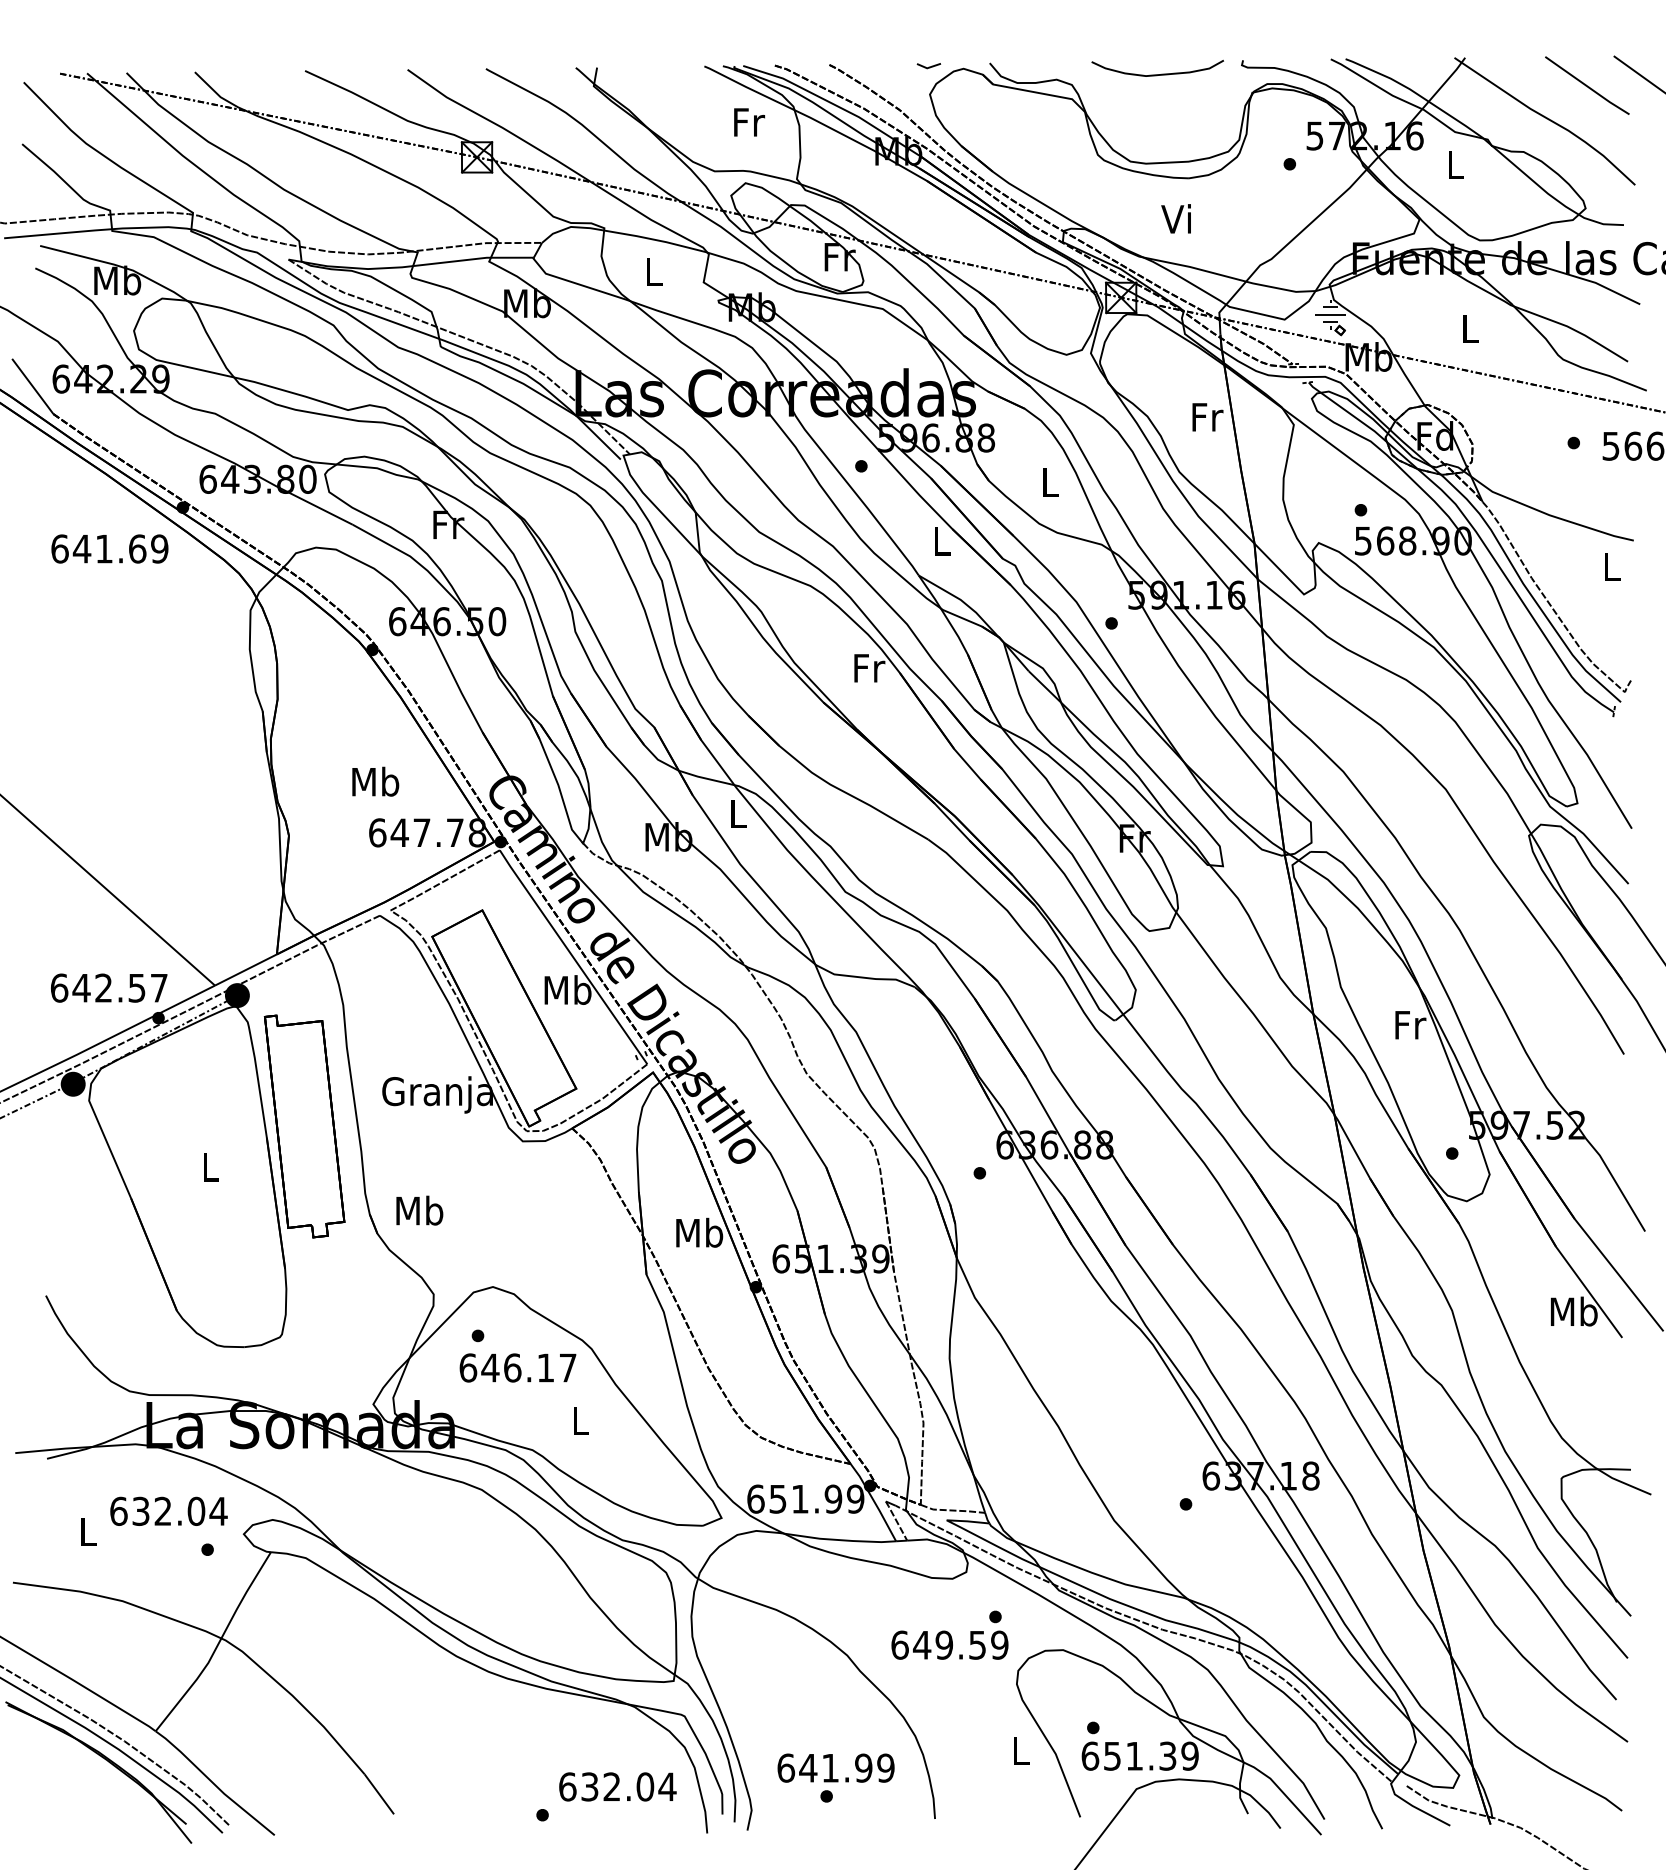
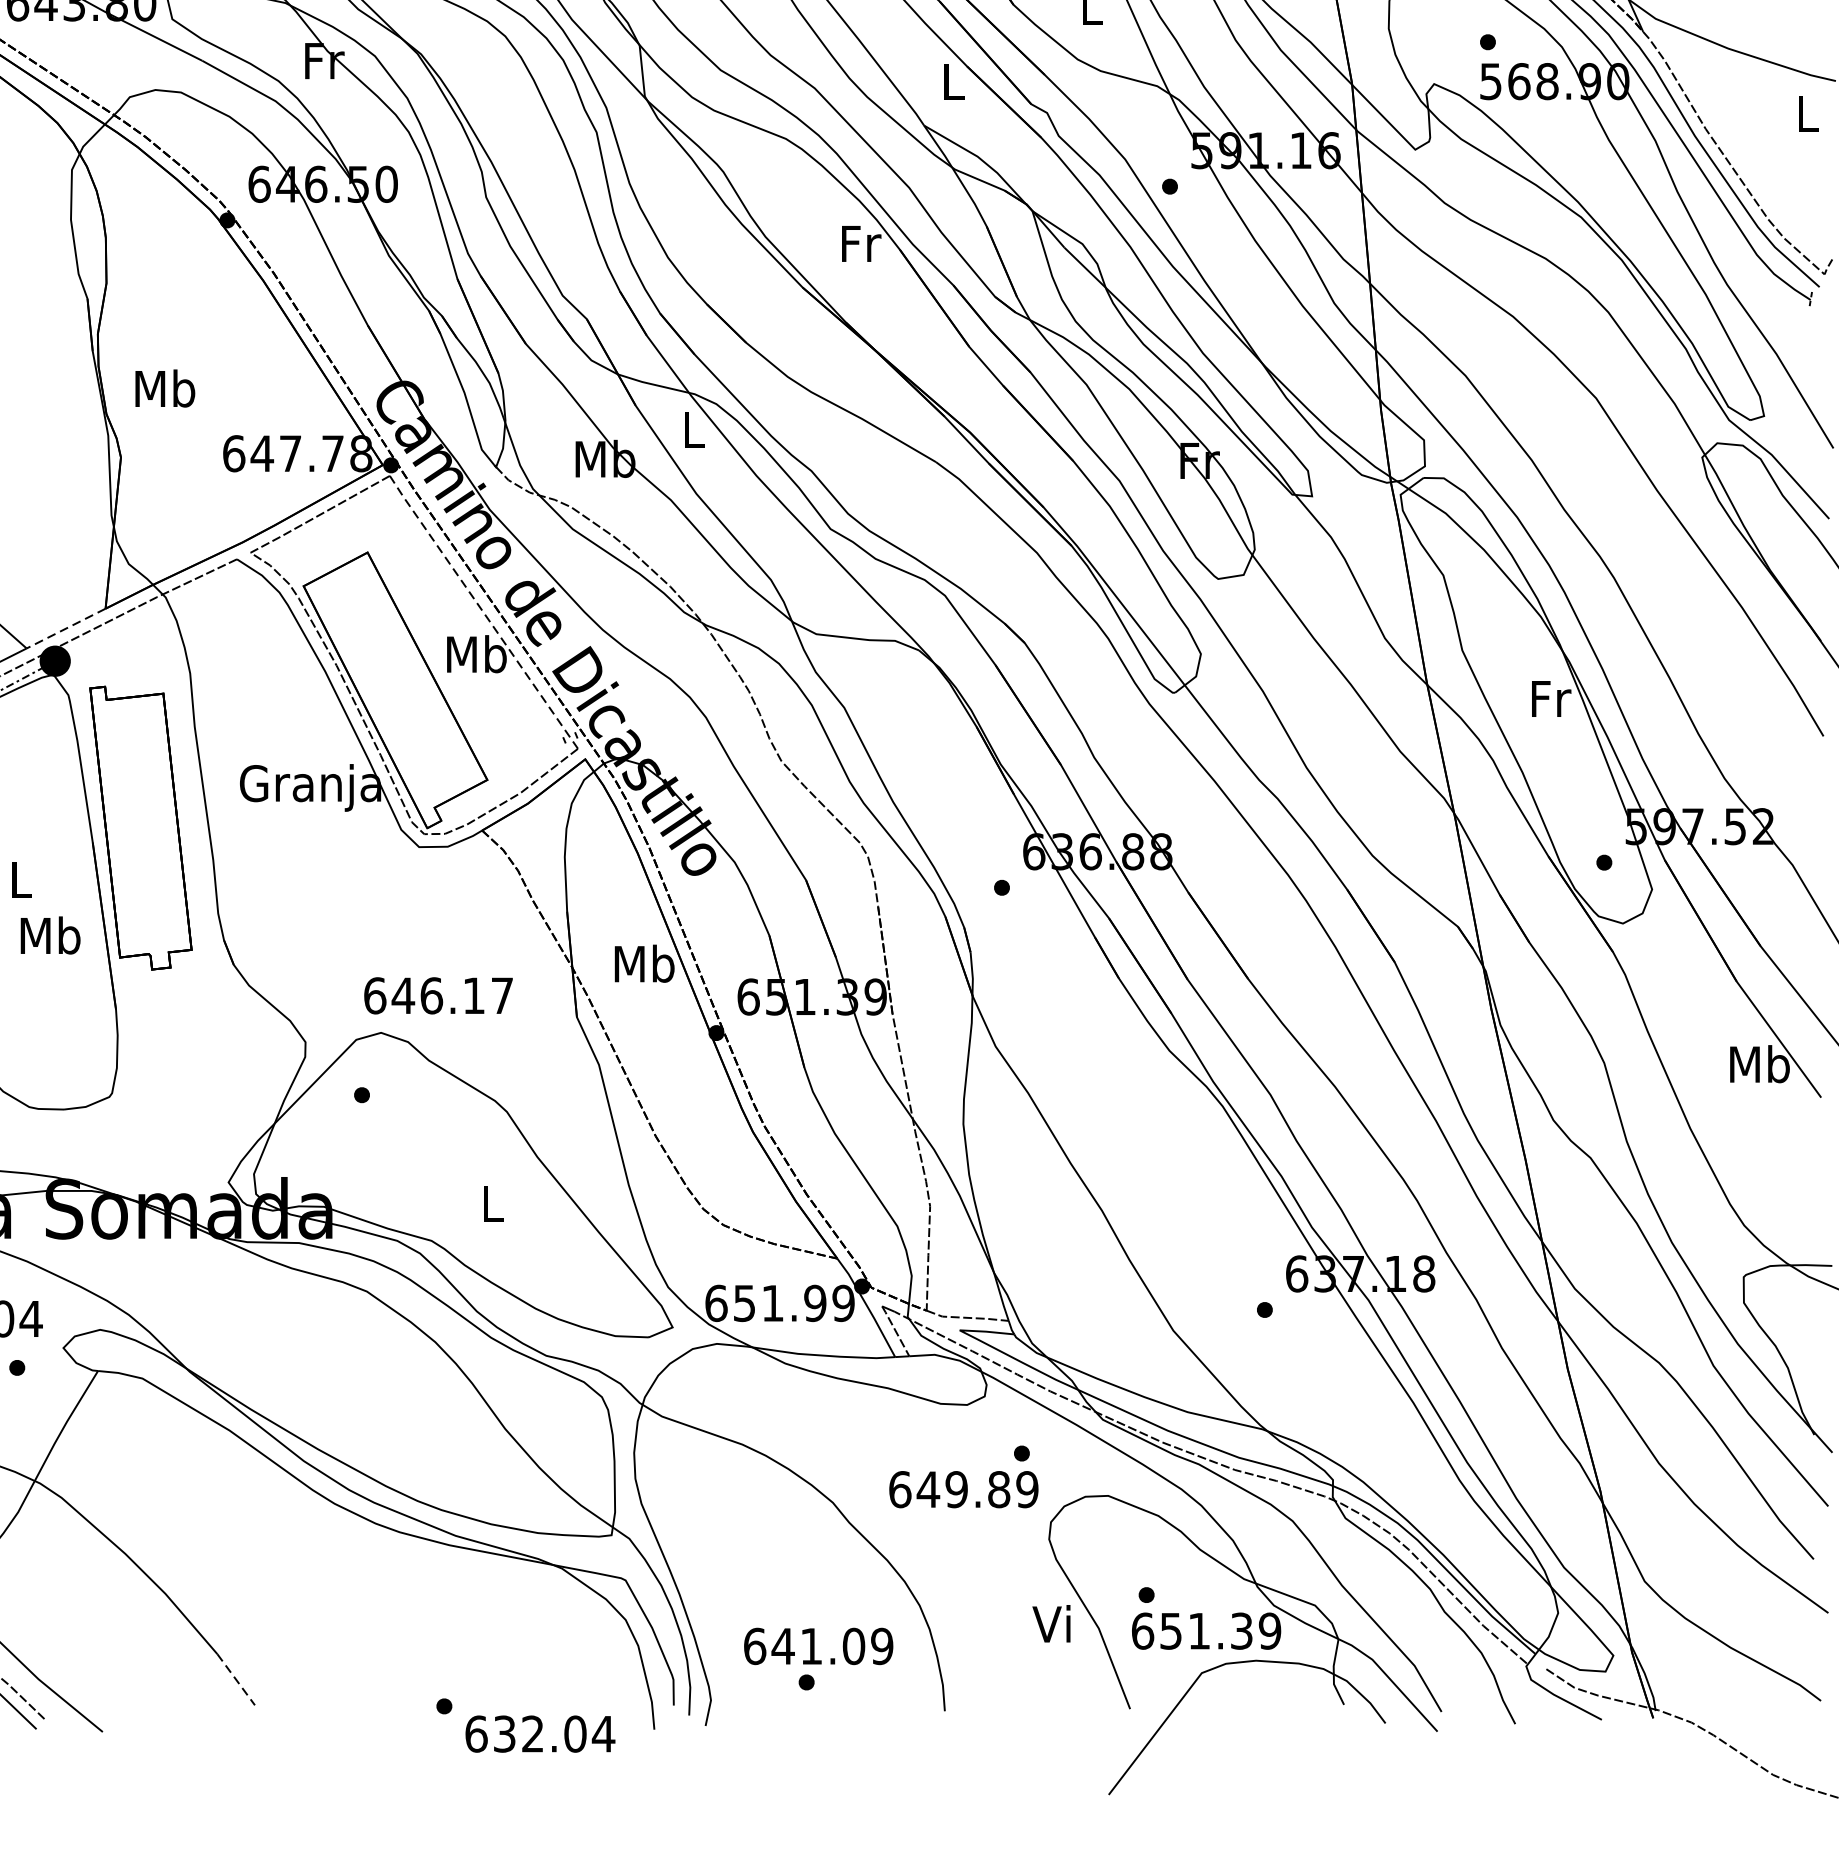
text: (375, 781) -> (165, 388), moved
line: (572, 956) -> (482, 611), solid -> dashed
line: (245, 970) -> (65, 629), solid -> dashed
text: (419, 1210) -> (50, 935), moved
text: (517, 1367) -> (437, 995), moved
text: (977, 1644) -> (998, 1488), 649.59 -> 649.89
text: (1018, 1750) -> (1051, 1623), L -> Vi
text: (863, 1767) -> (853, 1645), 641.99 -> 641.09
text: (617, 1786) -> (539, 1733), moved
line: (379, 1794) -> (236, 1679), solid -> dashed

